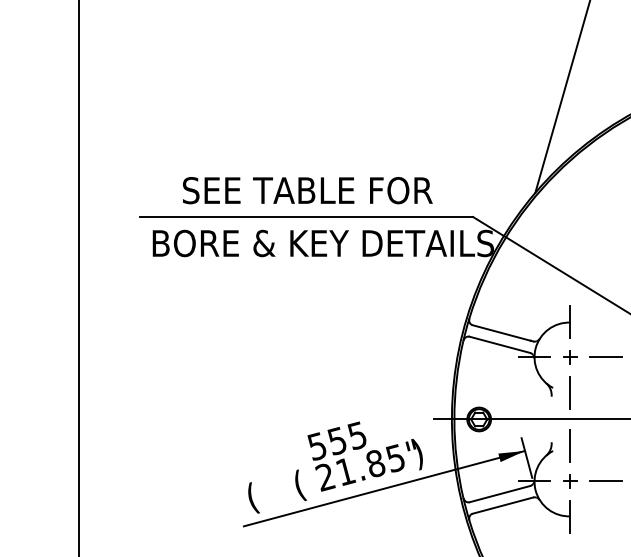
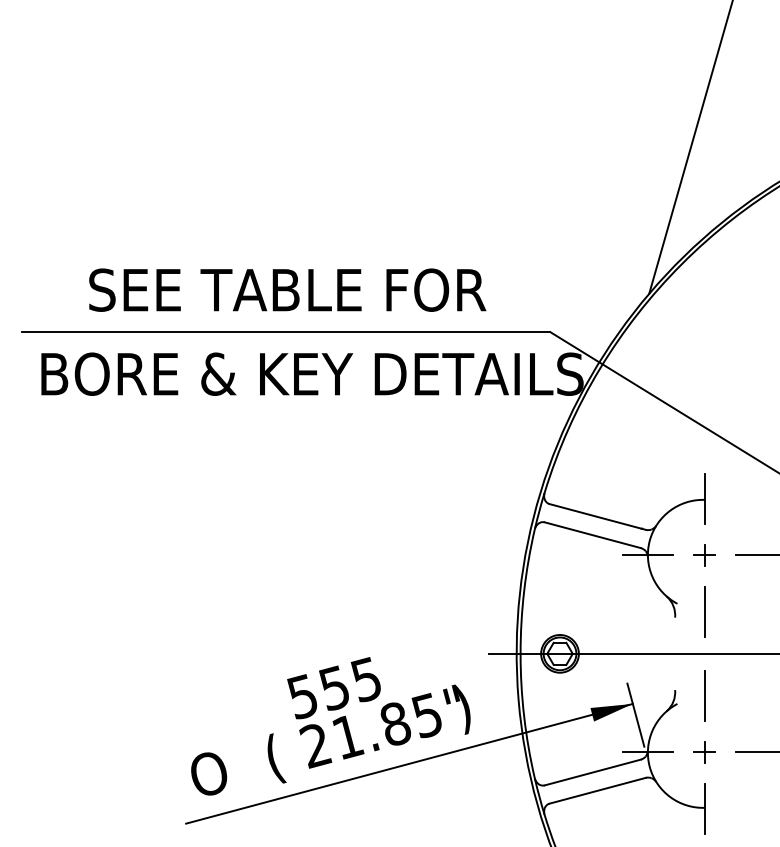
text: (258, 497) -> (209, 777), ( -> O

